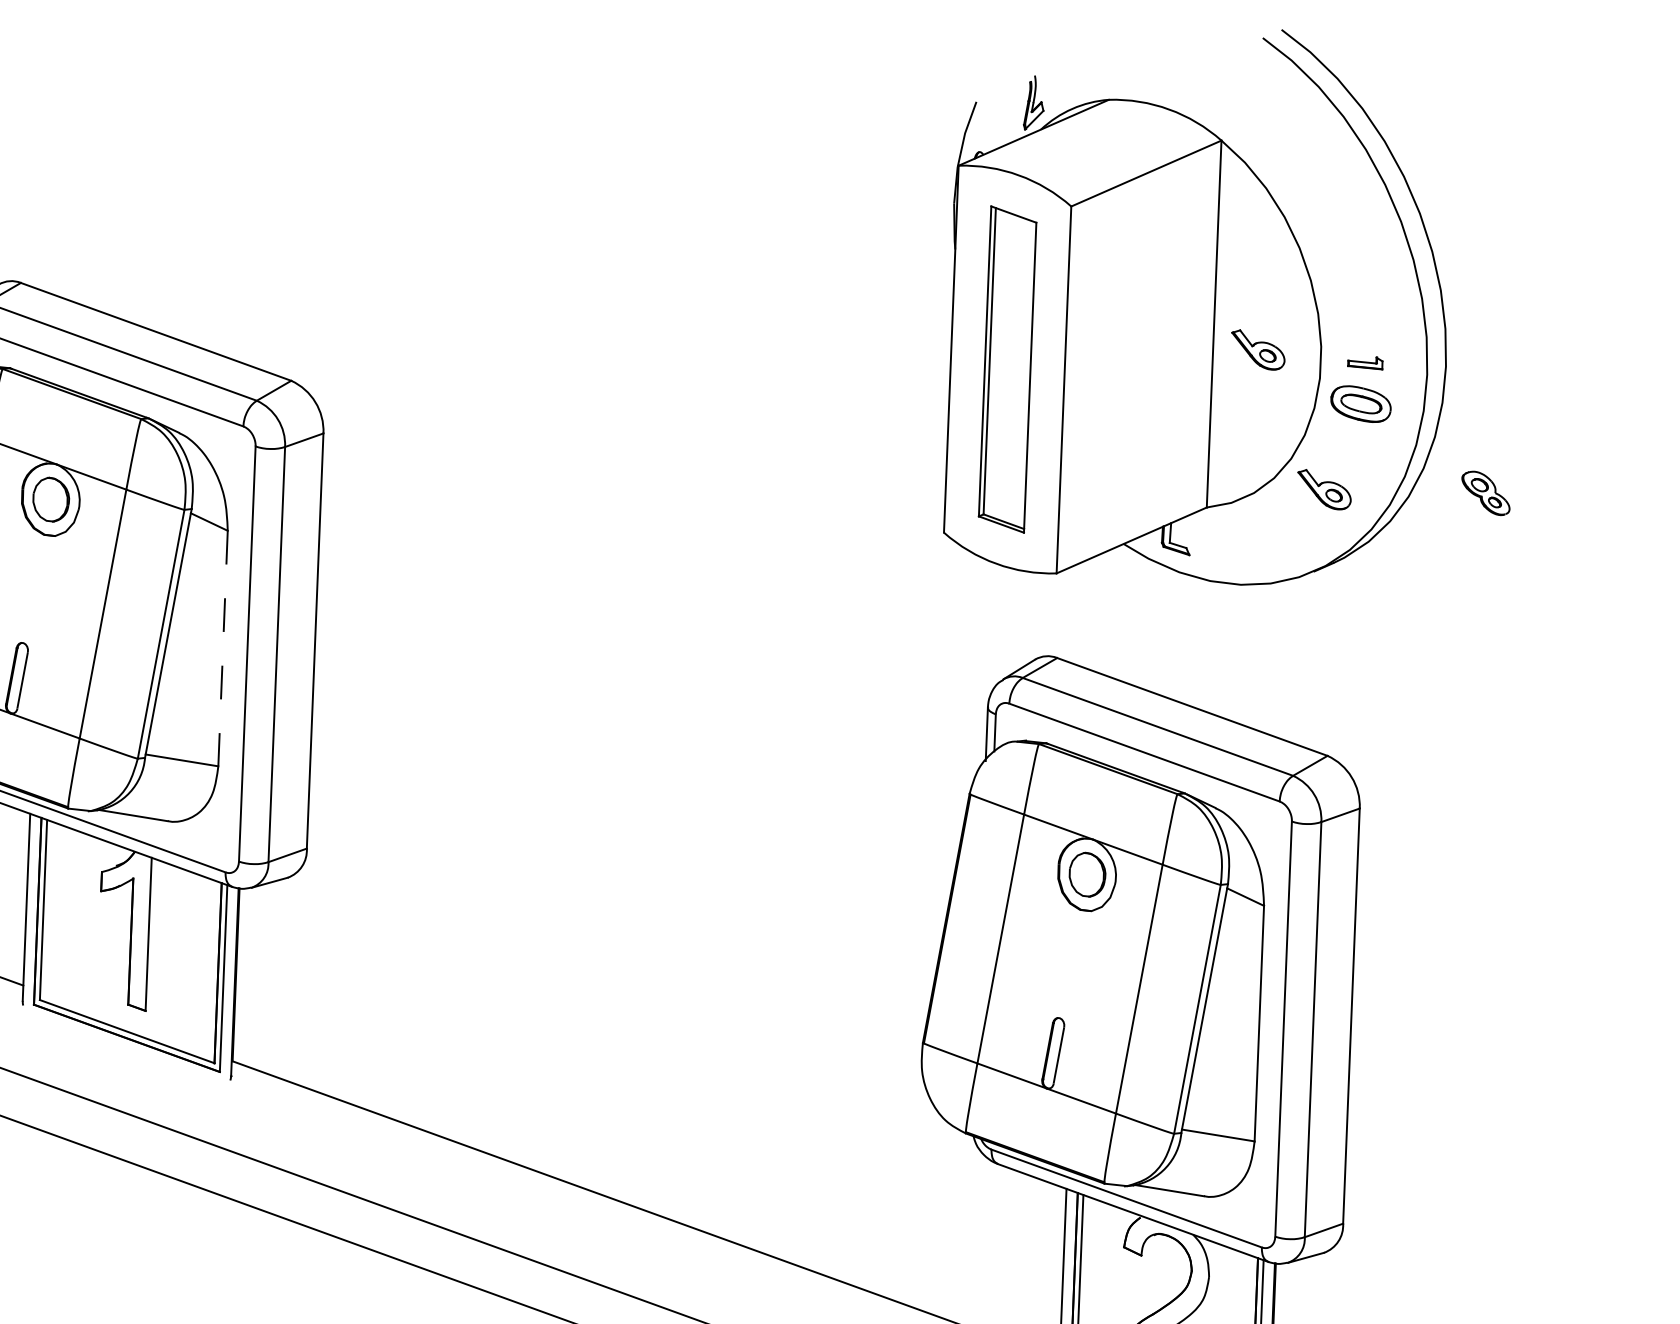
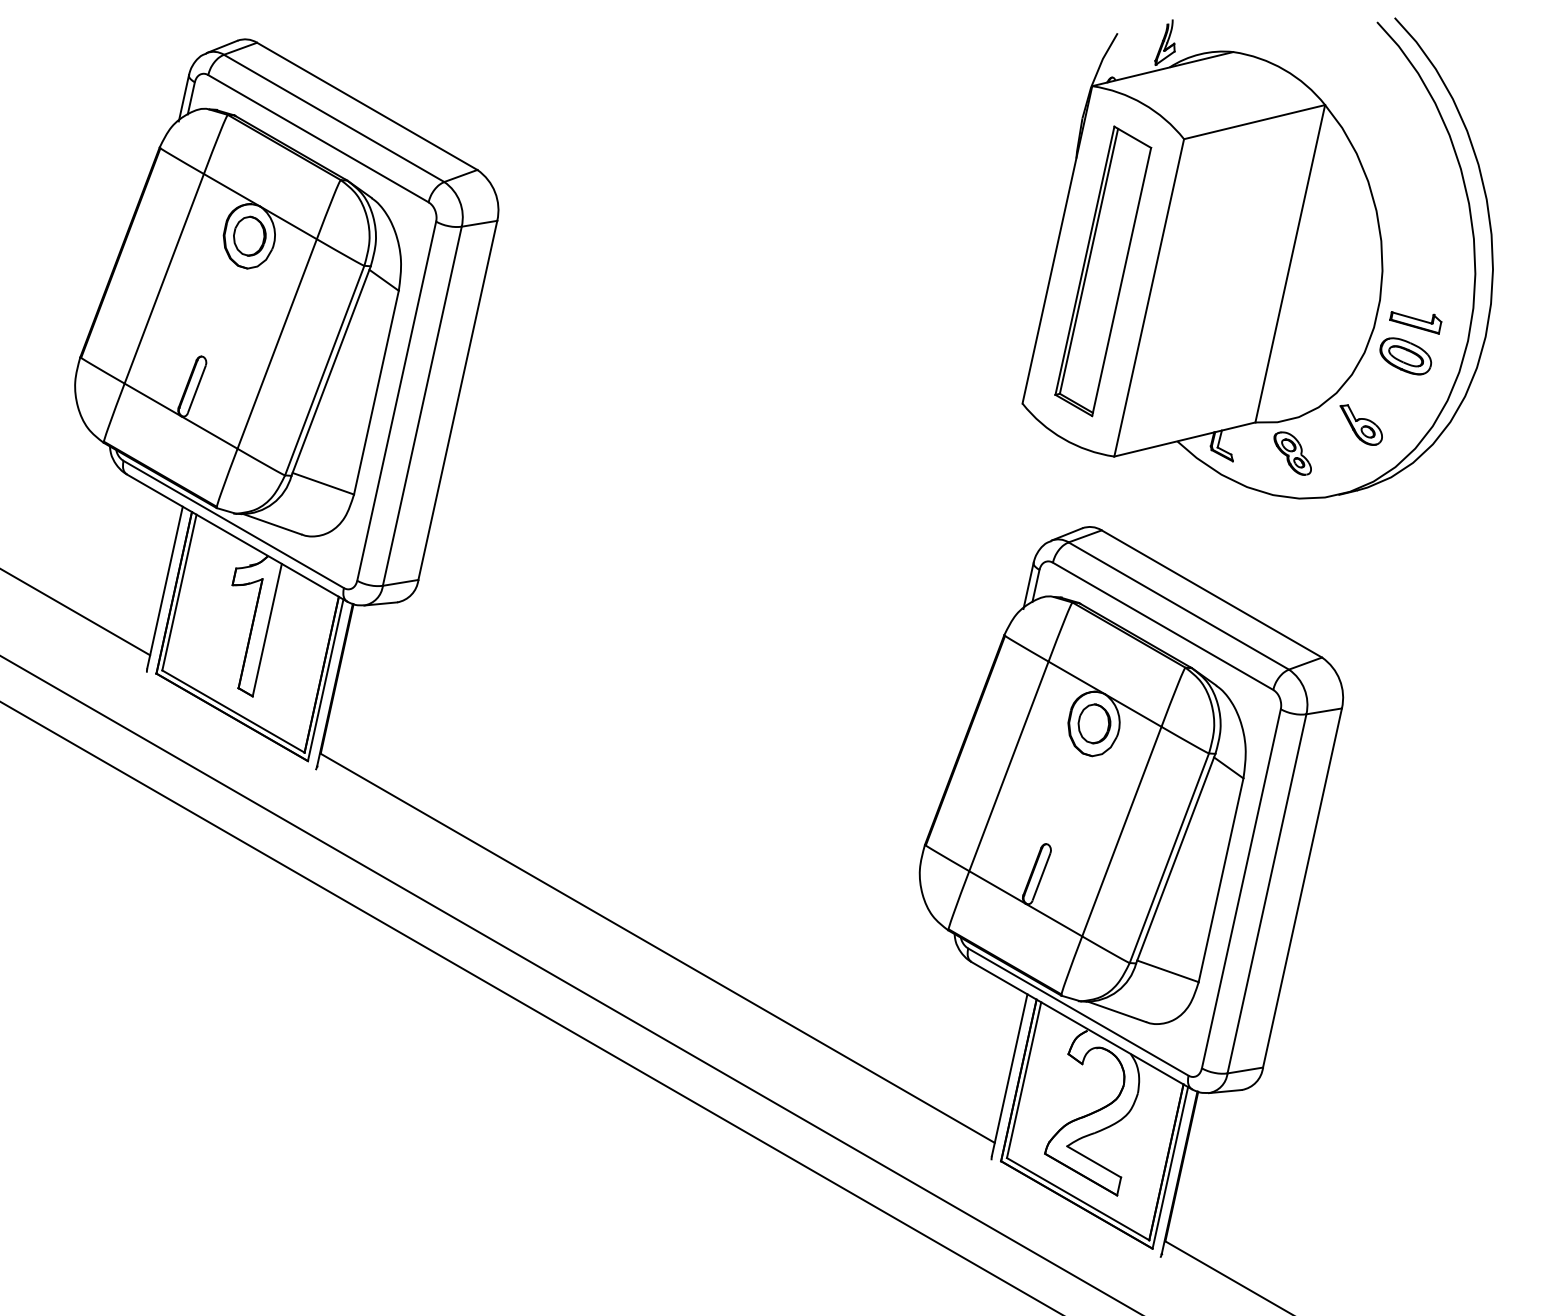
part: (1257, 349) -> (1324, 292), removed
part: (1365, 364) -> (1415, 322), size x1.67
part: (1485, 493) -> (1292, 453), moved
line: (223, 649) -> (376, 393), dashed -> solid

